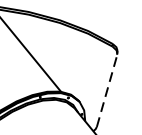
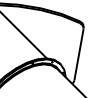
line: (107, 90) -> (79, 54), dashed -> solid

